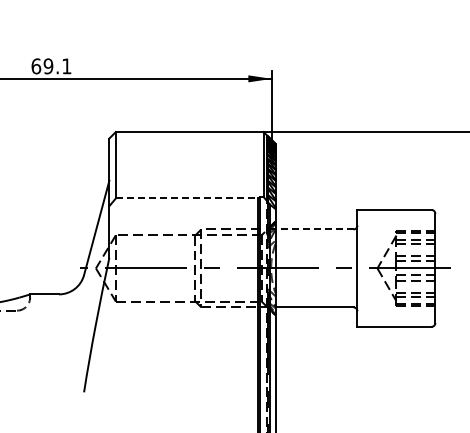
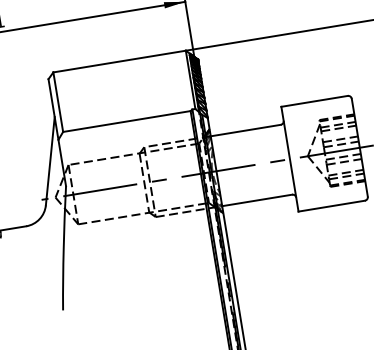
line: (187, 198) -> (127, 121), dashed -> solid
line: (314, 229) -> (245, 130), dashed -> solid

